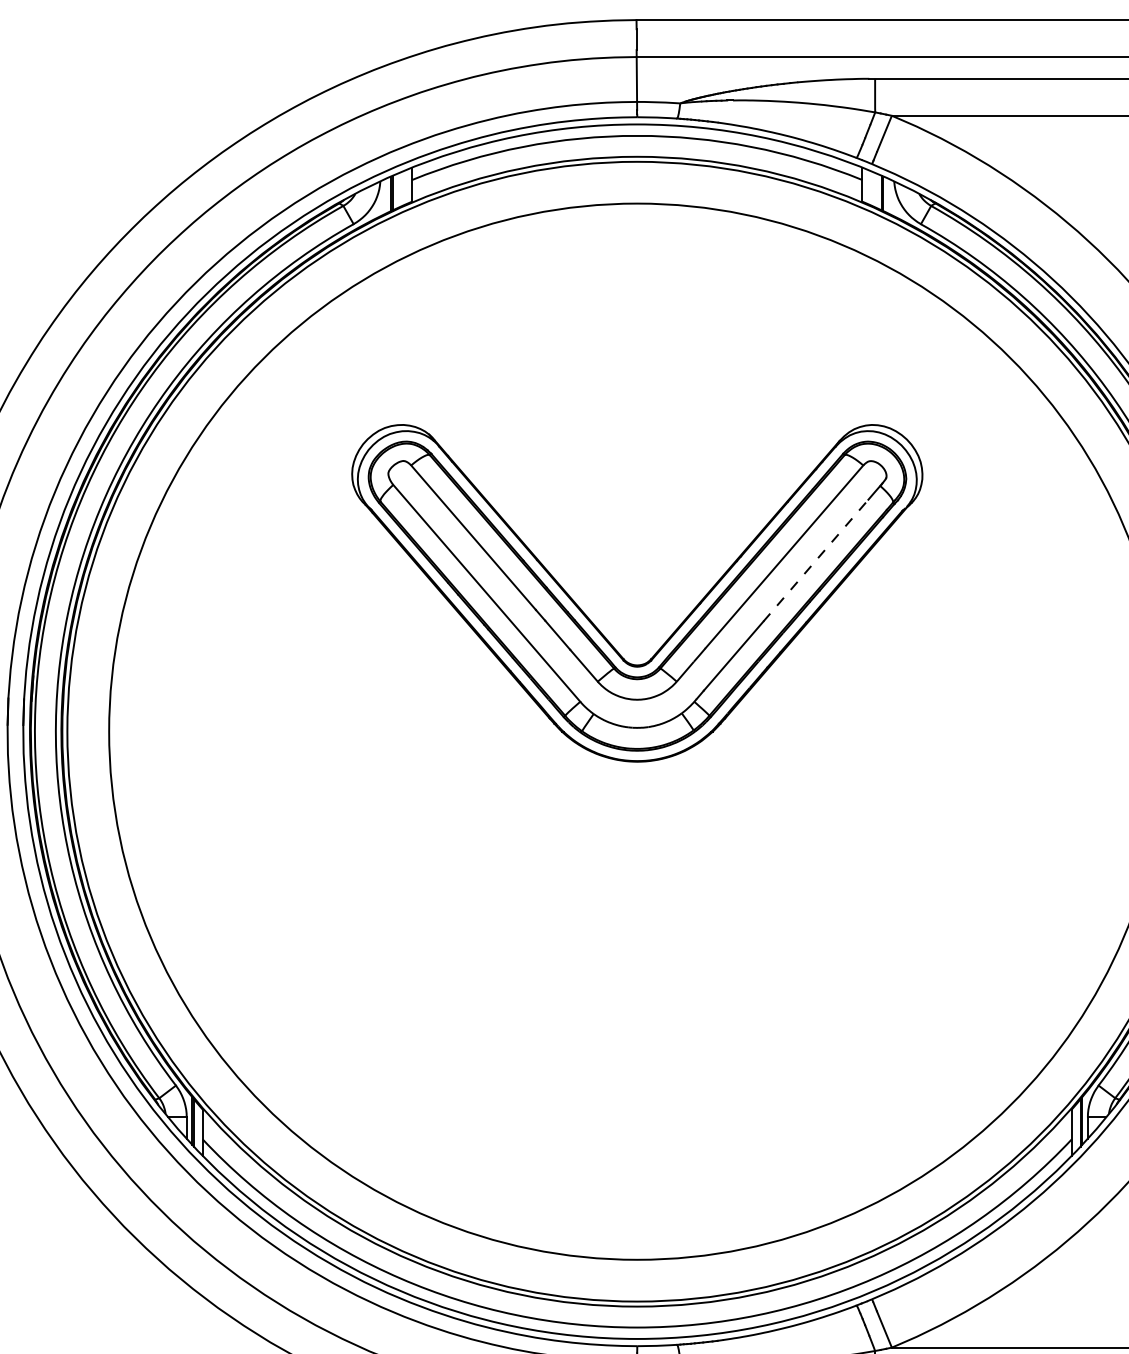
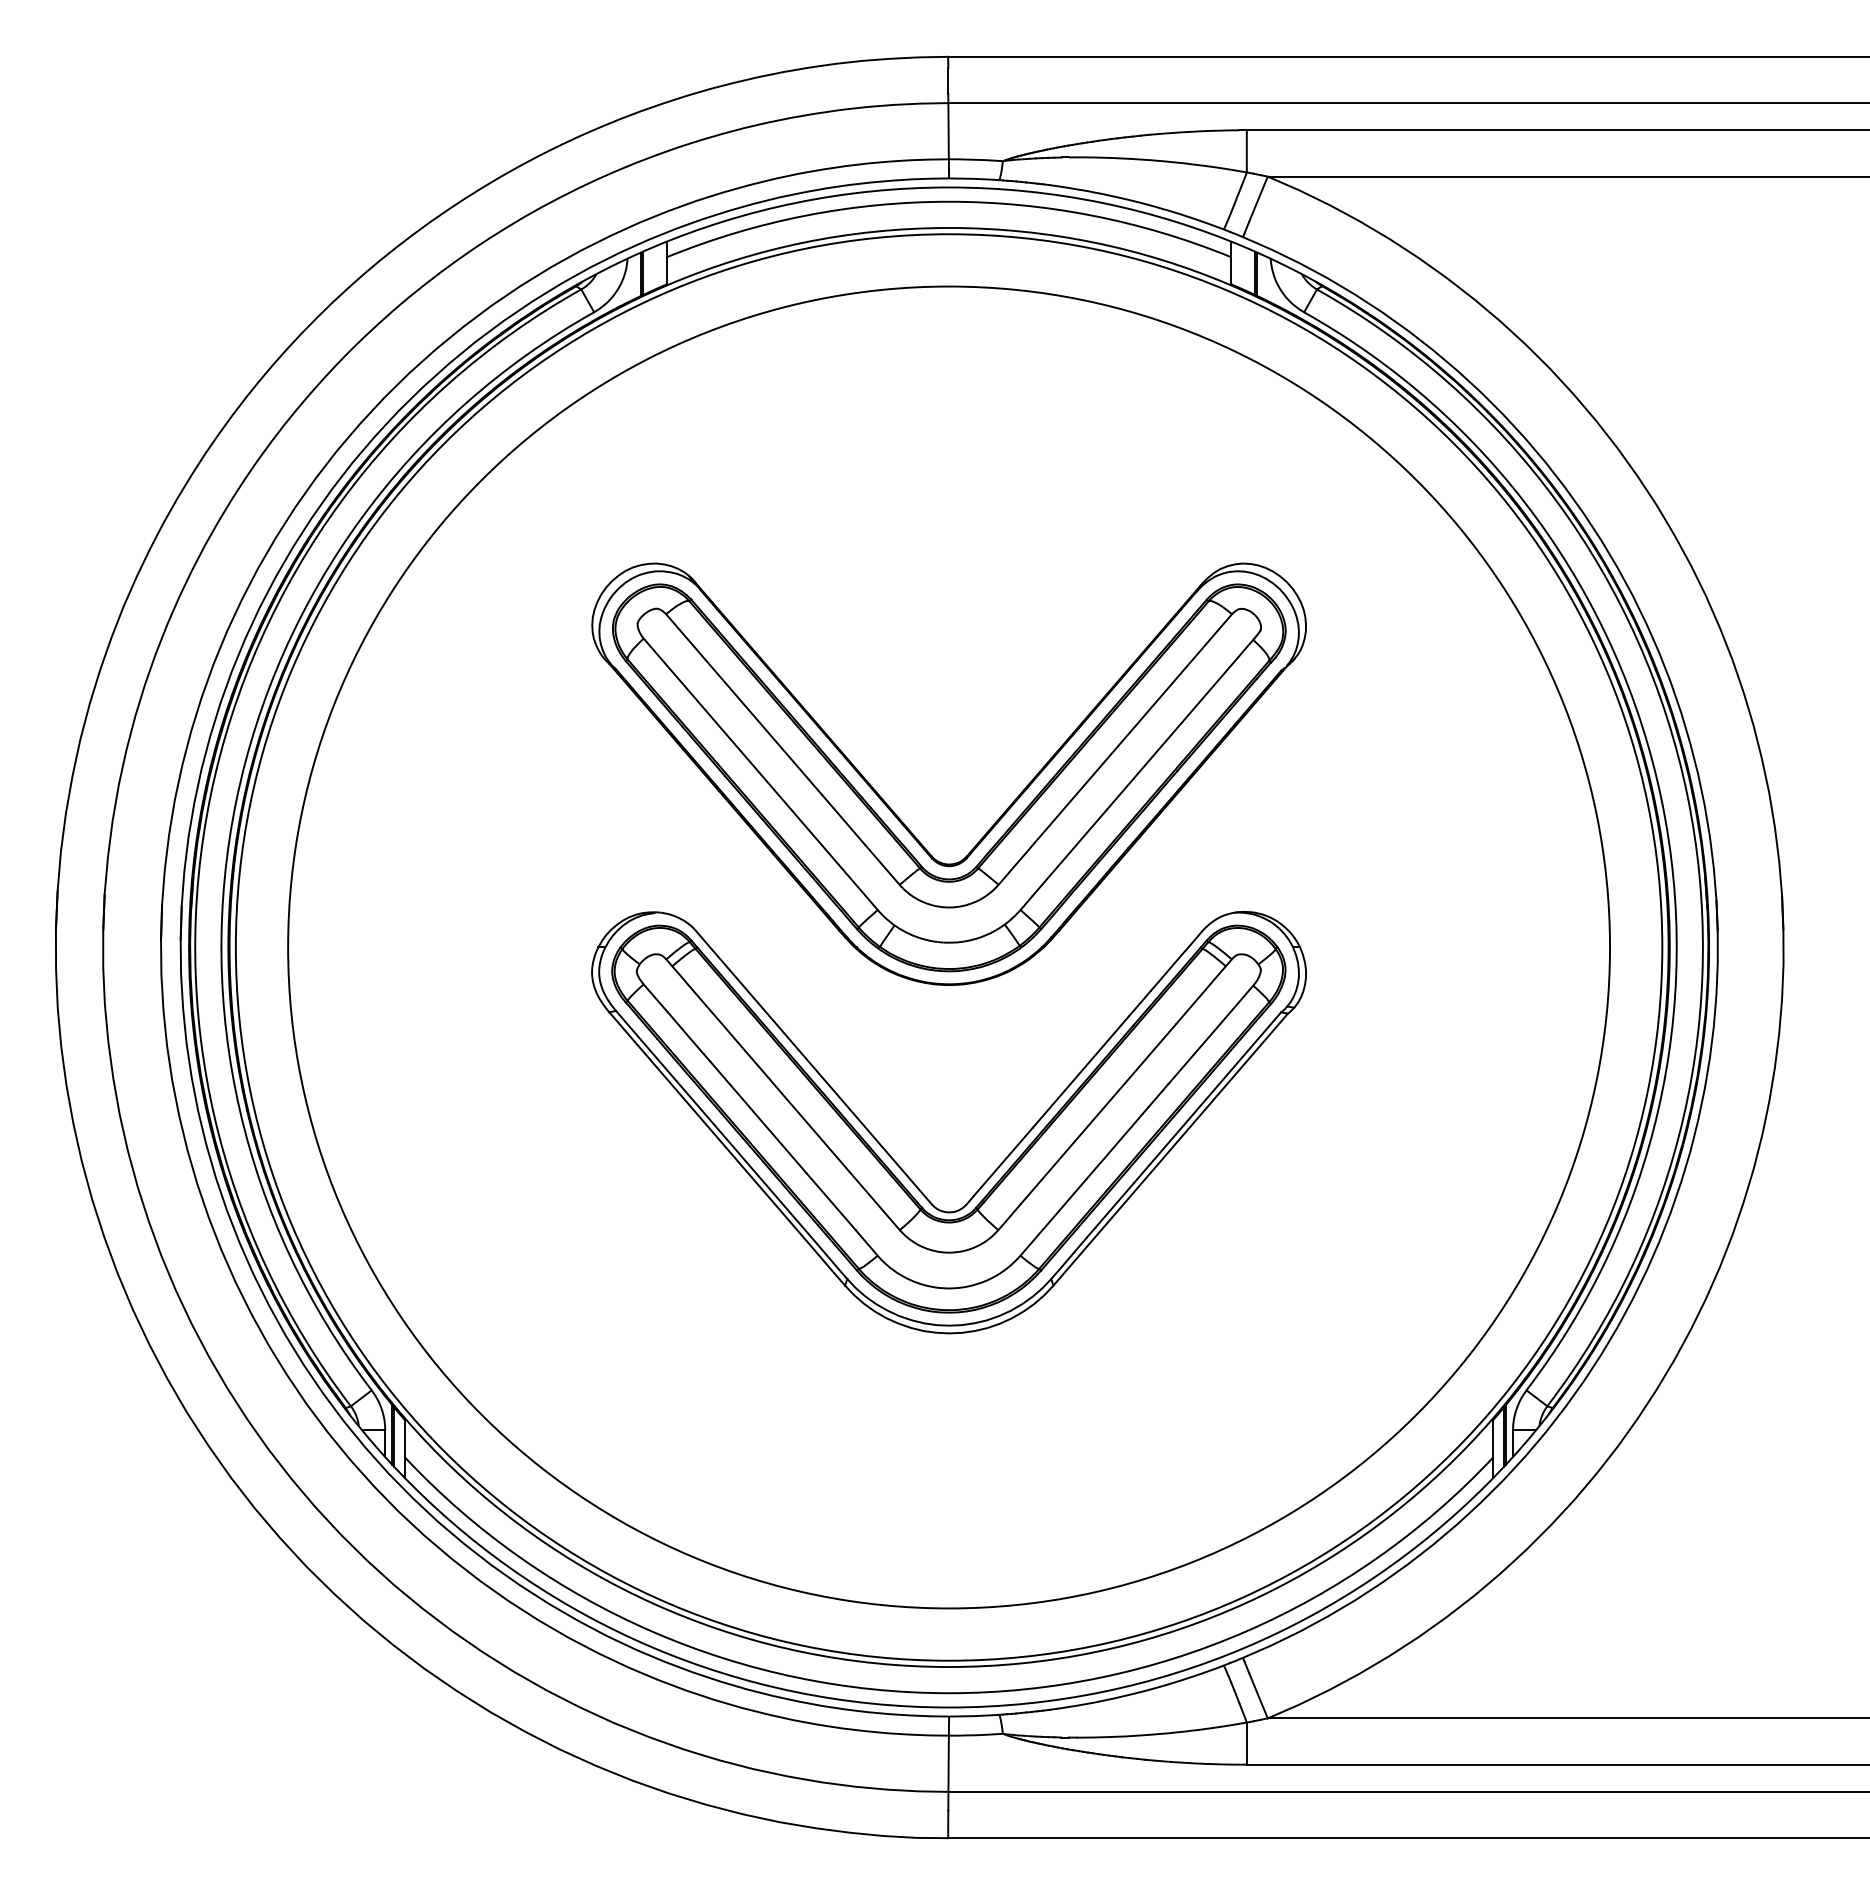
line: (815, 560) -> (1172, 733), dashed -> solid
part: (595, 902) -> (896, 1161), added

